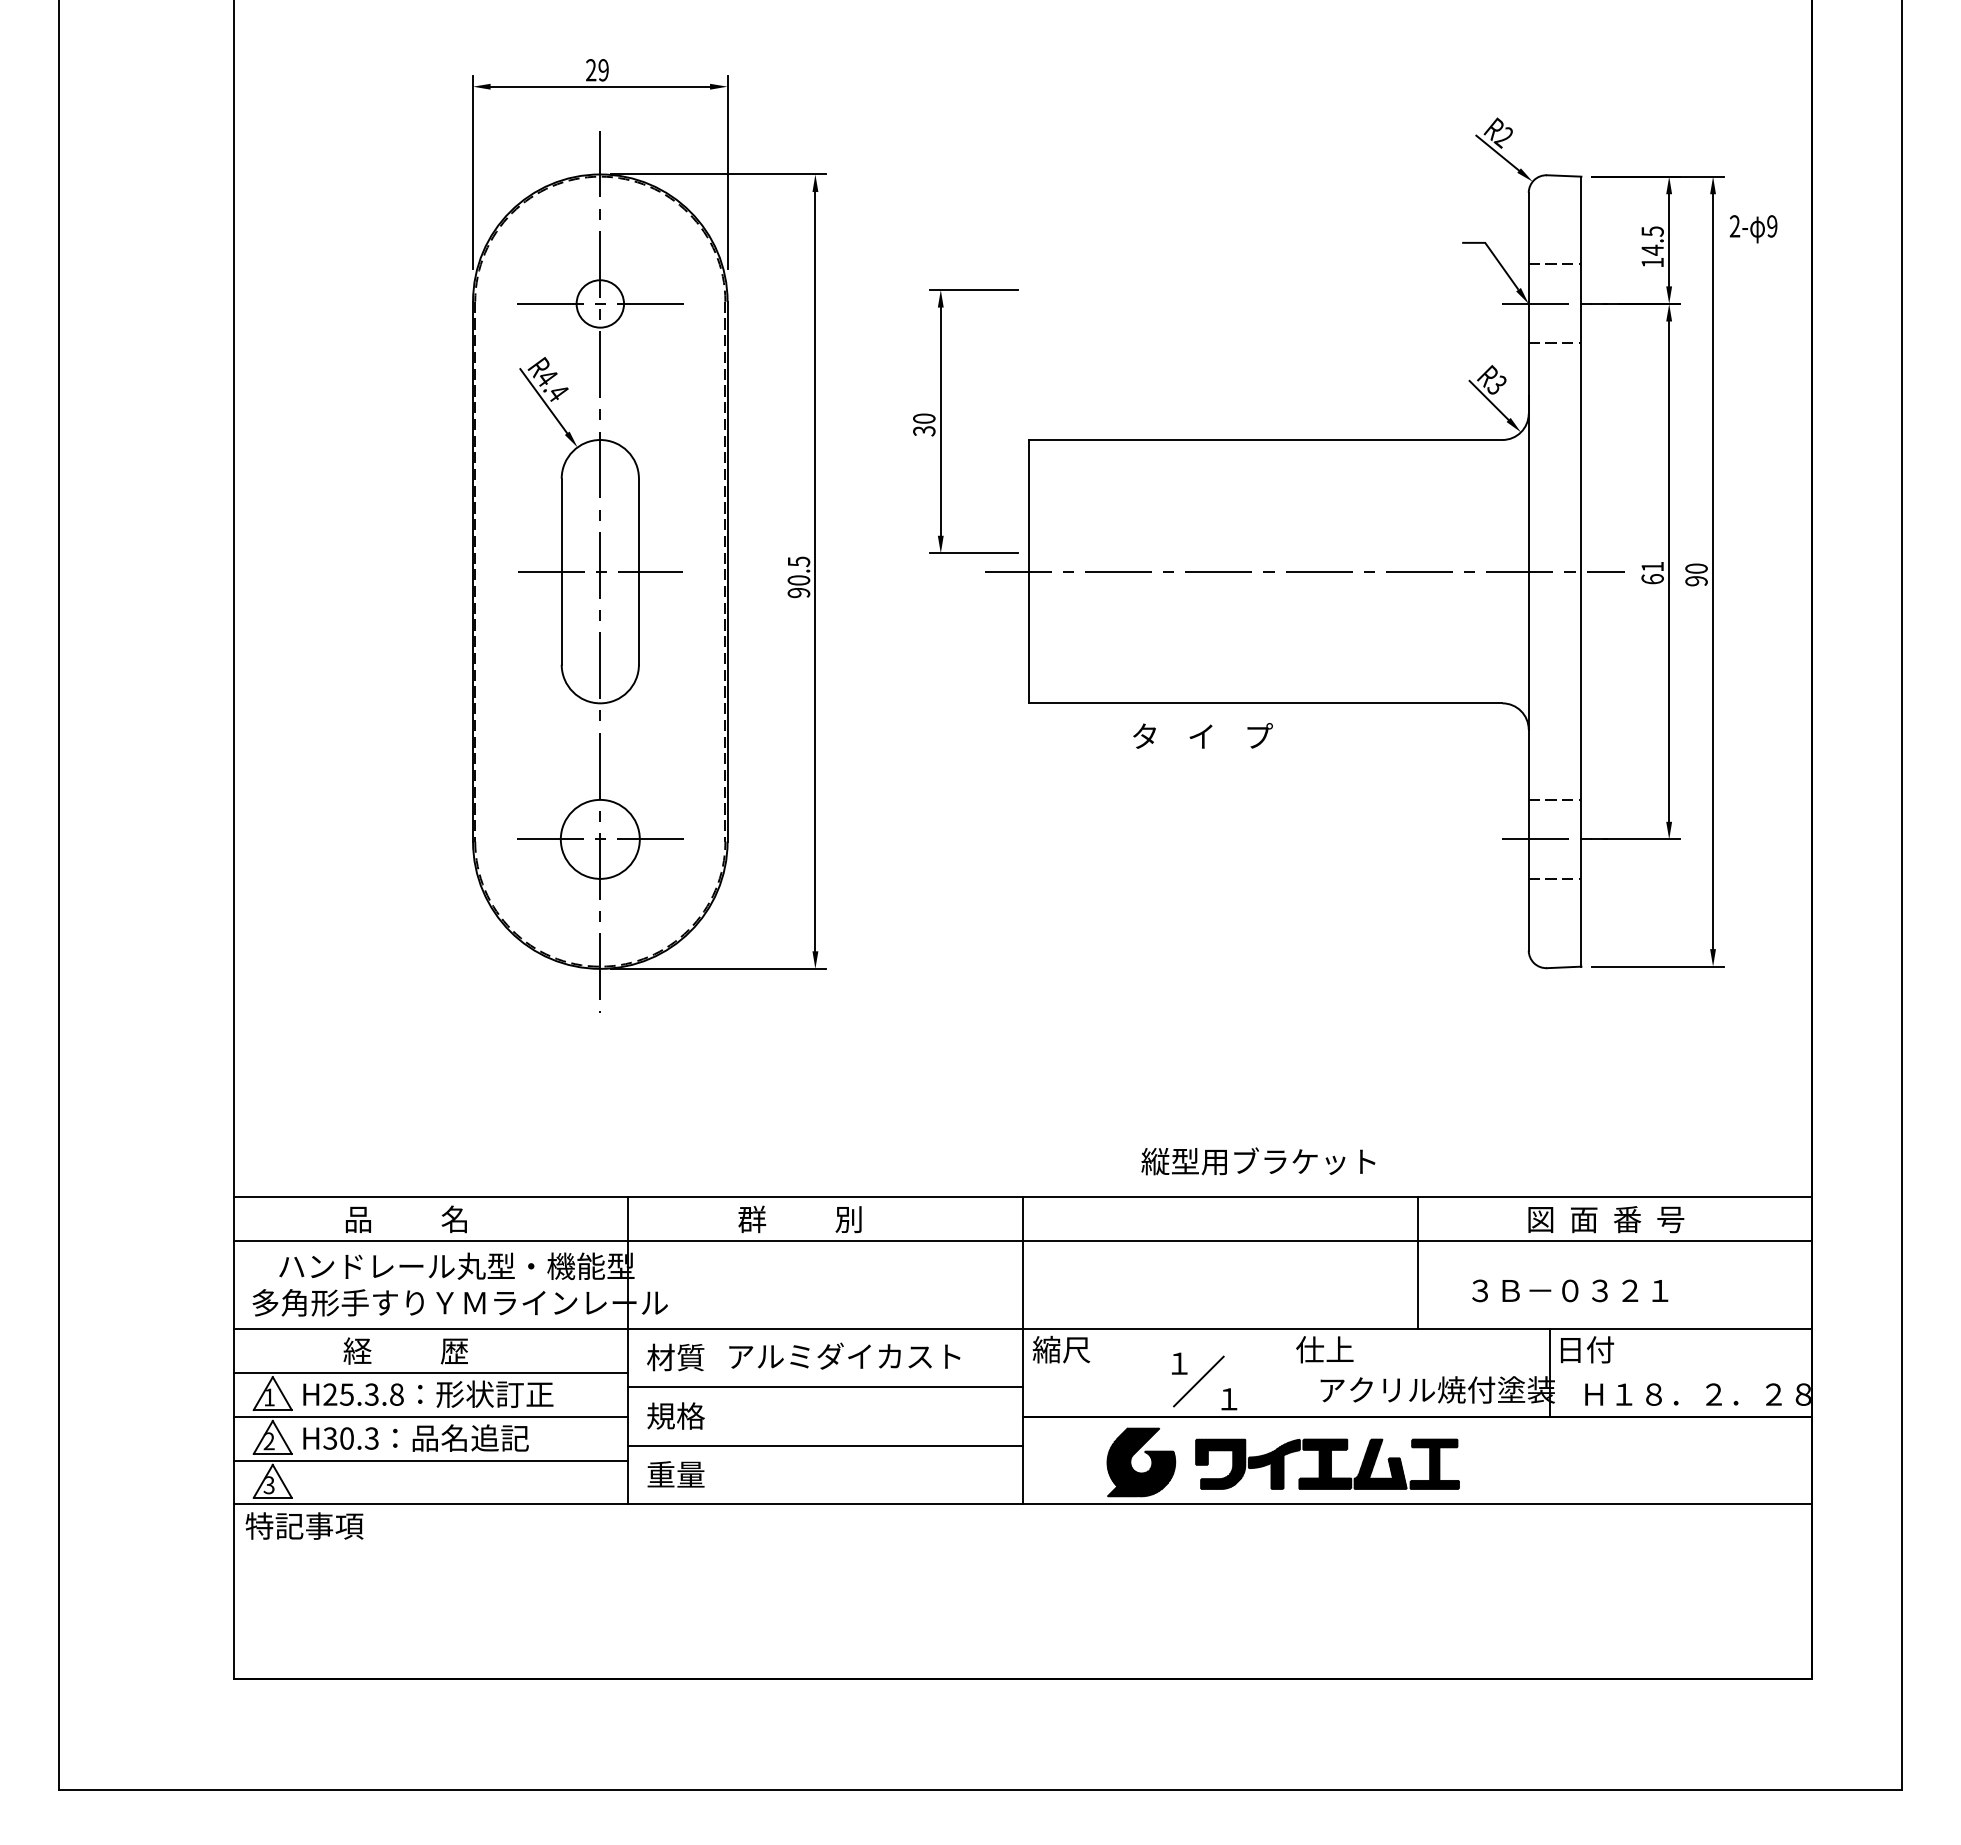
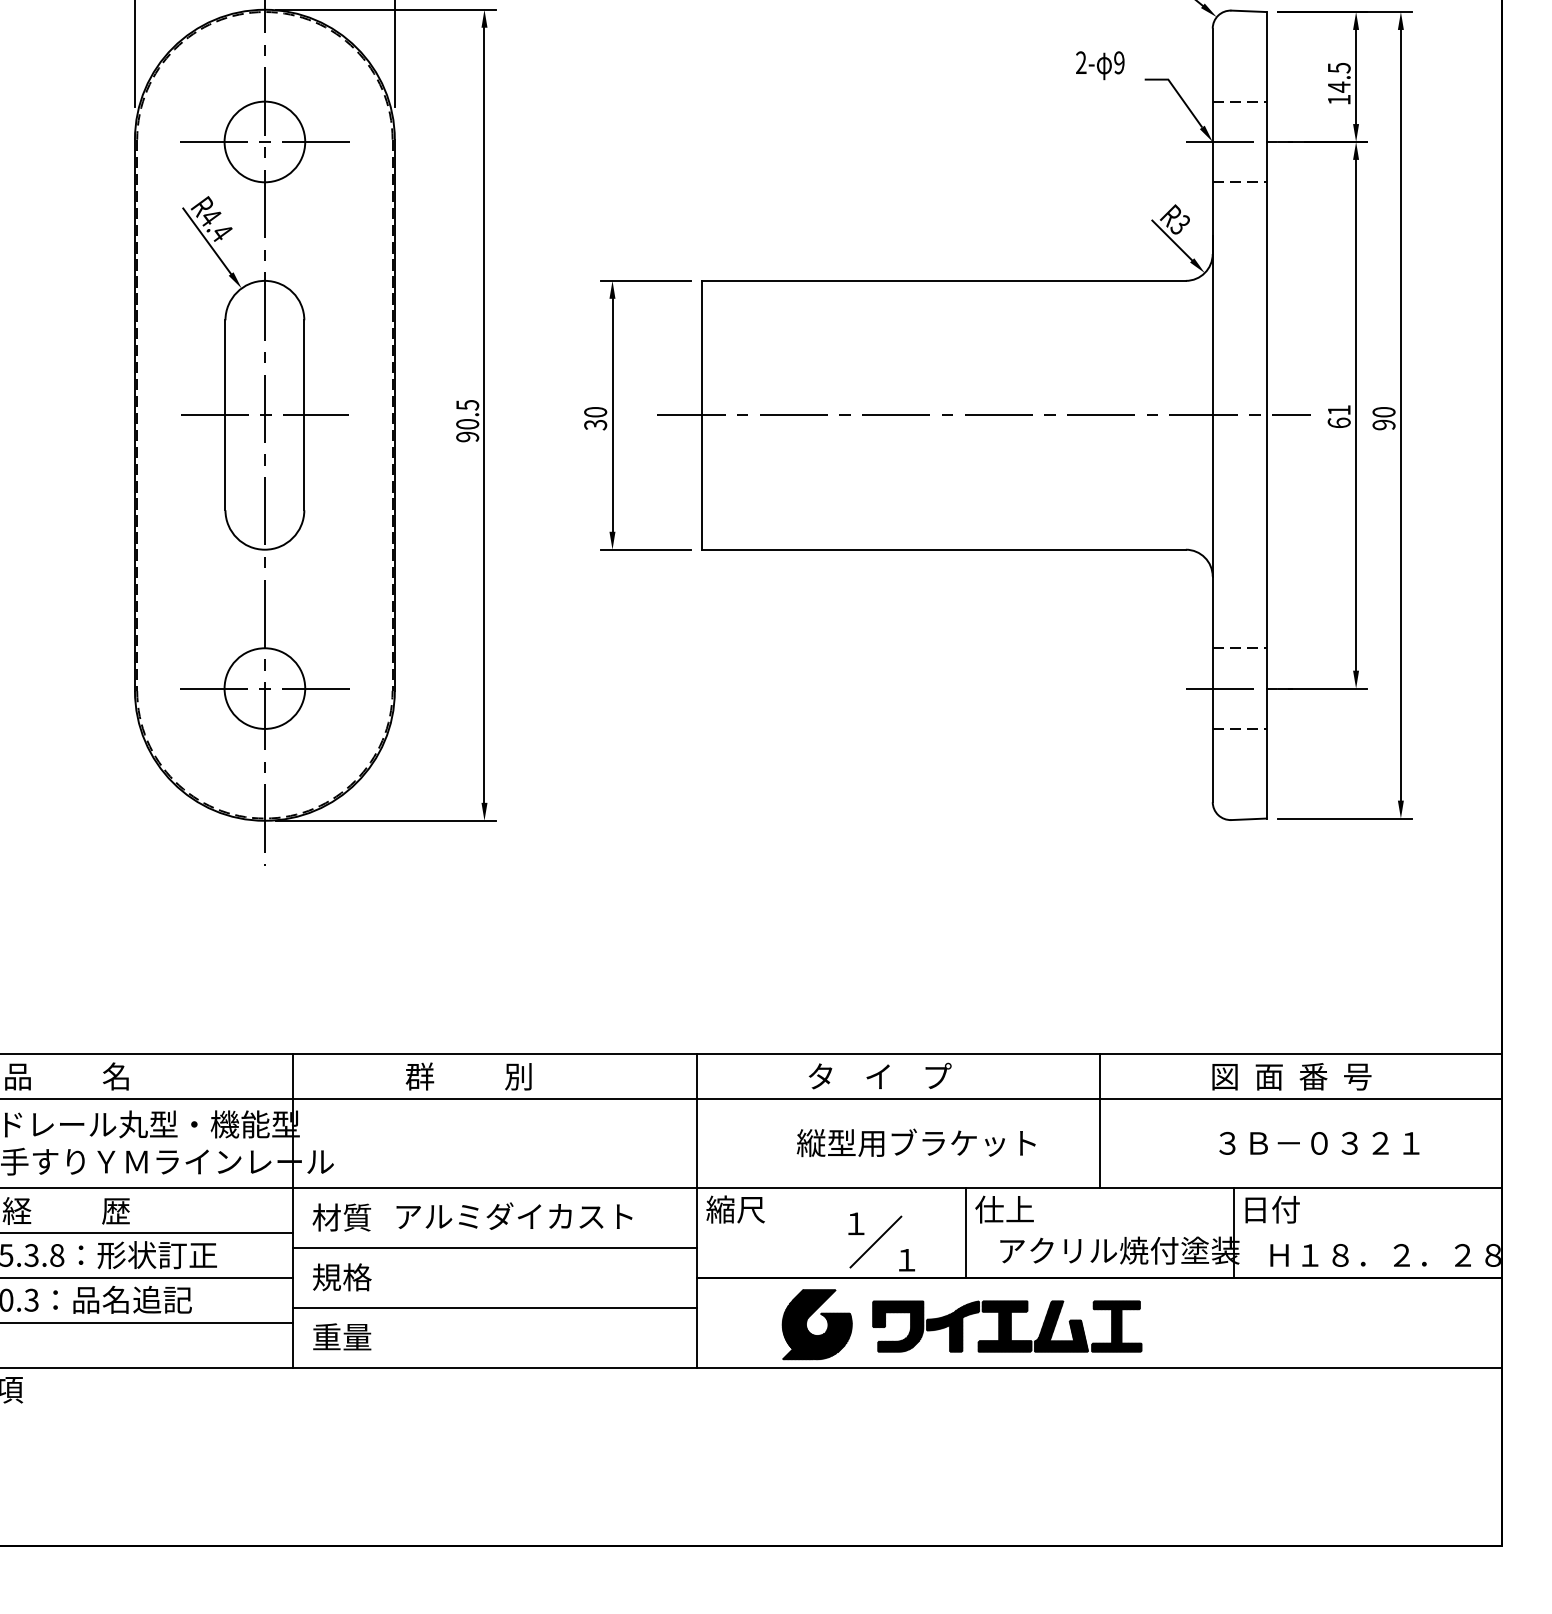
text: (1753, 229) -> (1100, 65), moved
circle: (599, 303) -> (264, 141), size x1.67
part: (941, 421) -> (613, 415), moved
text: (1202, 735) -> (879, 1075), moved
text: (1258, 1161) -> (916, 1143), moved
text: (1570, 1290) -> (1319, 1143), moved
line: (1286, 1372) -> (965, 1232), added

